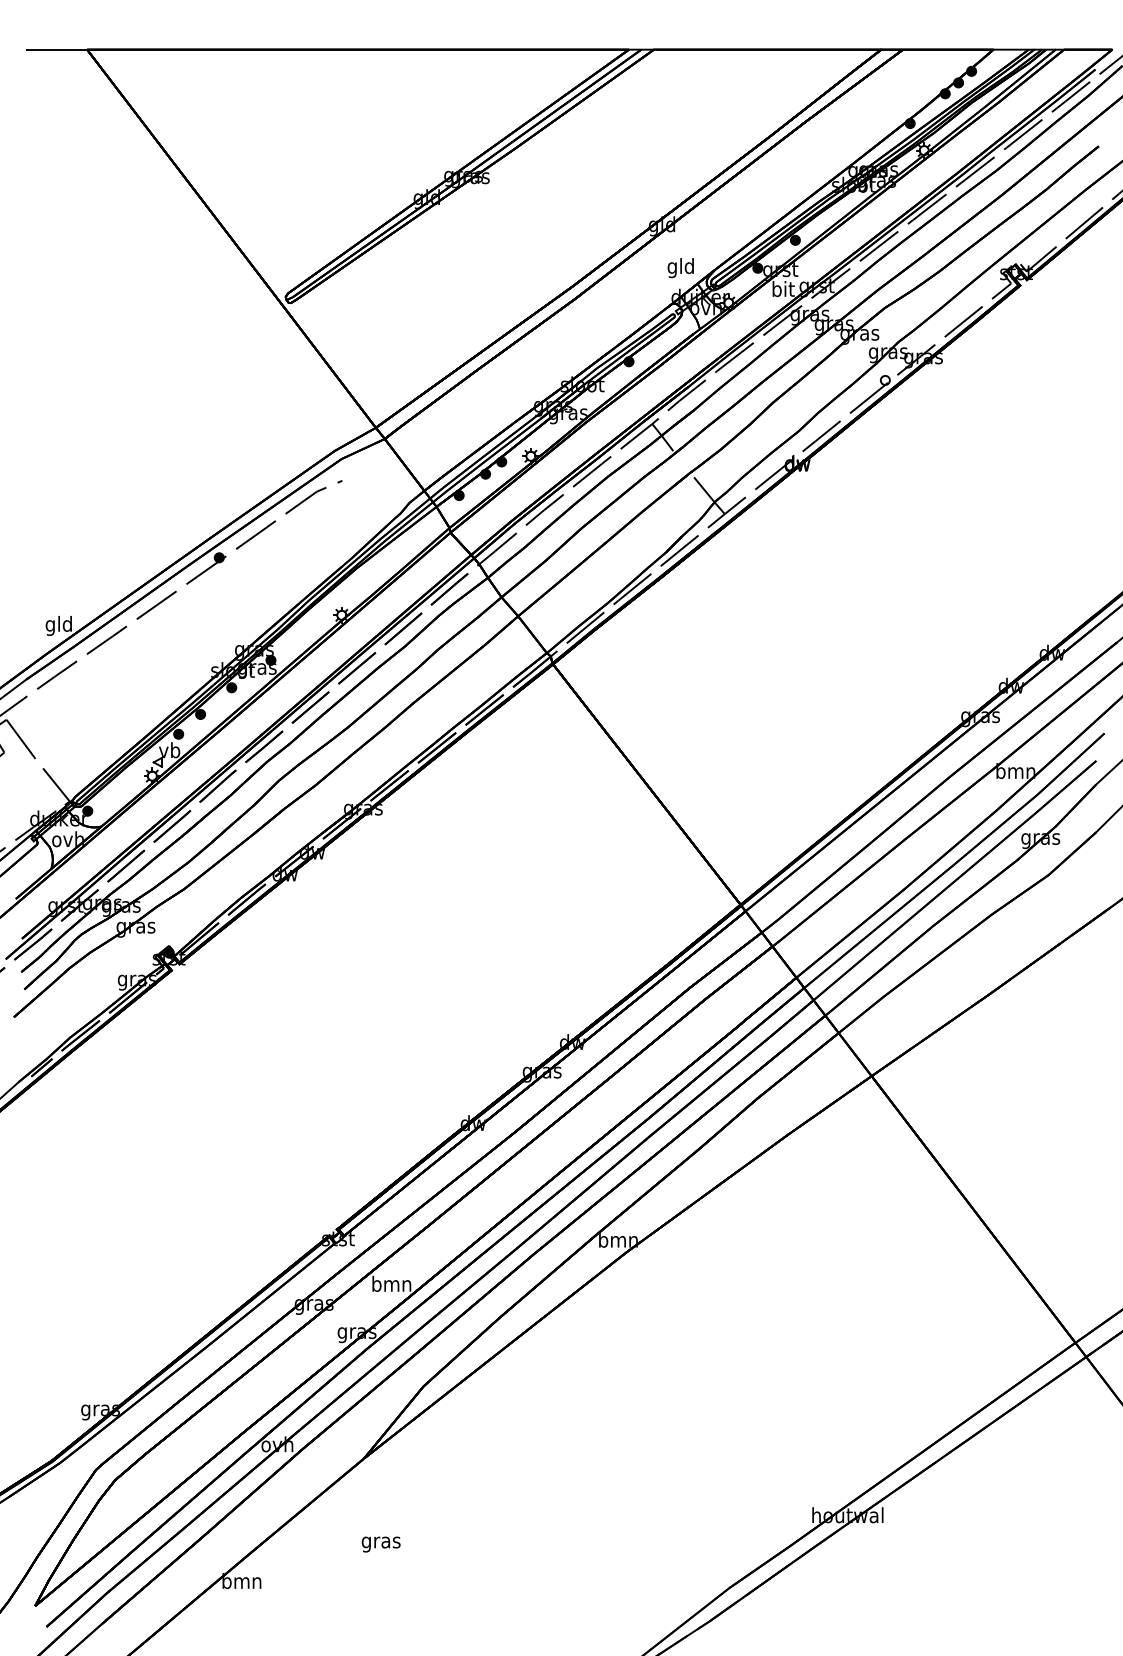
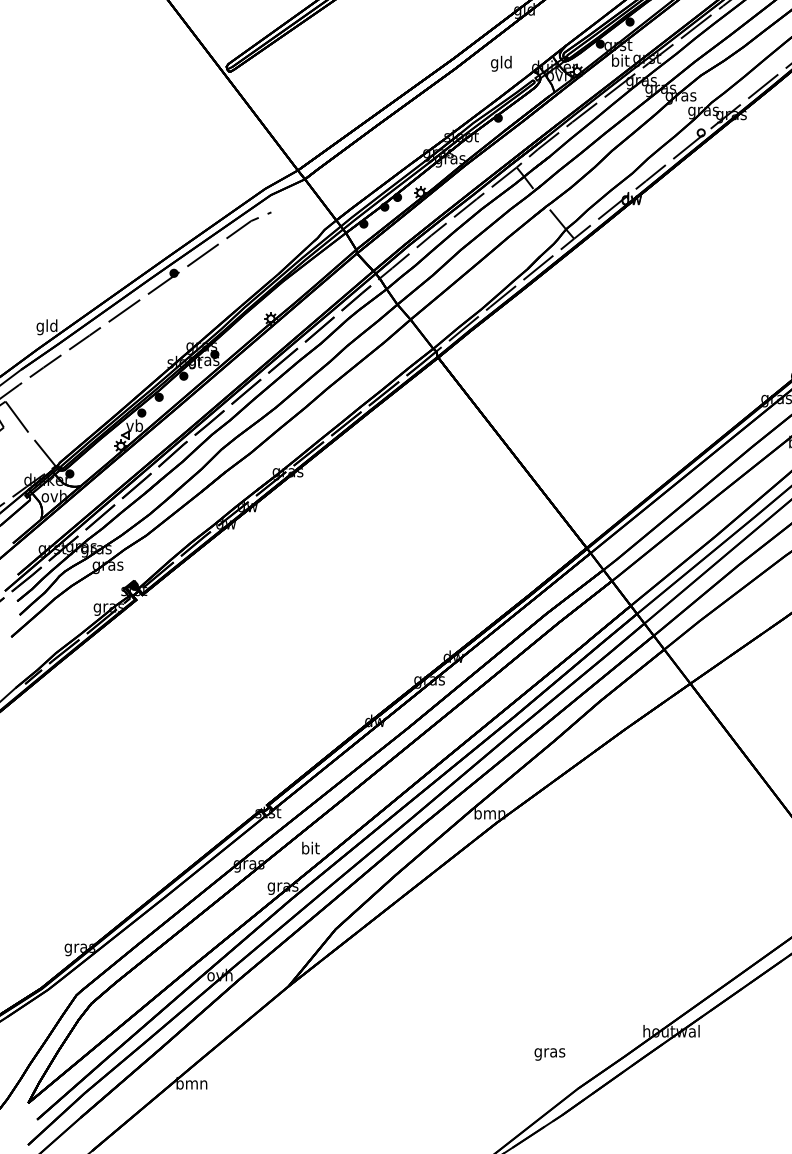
text: (680, 268) -> (501, 64), moved
text: (391, 1283) -> (310, 847), bmn -> bit
text: (380, 1544) -> (549, 1054), moved

